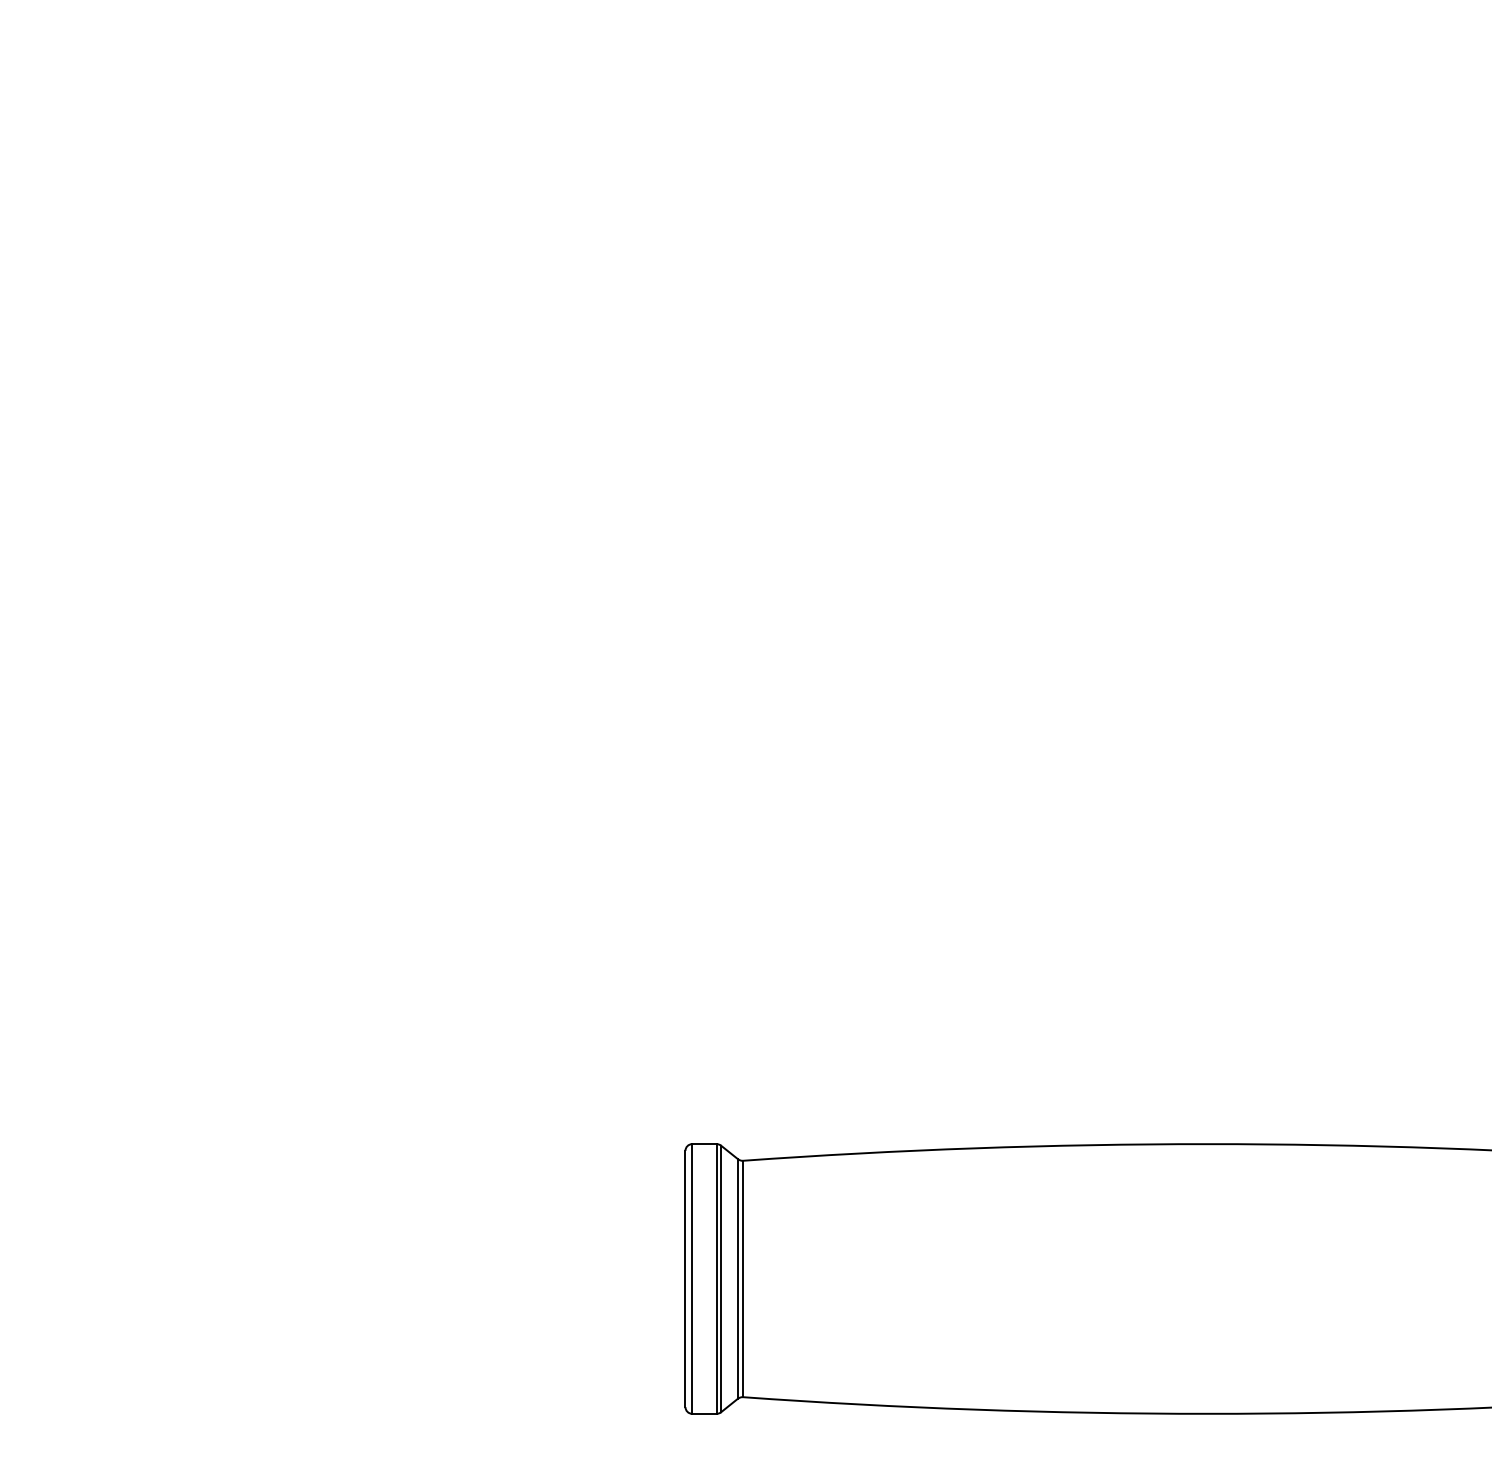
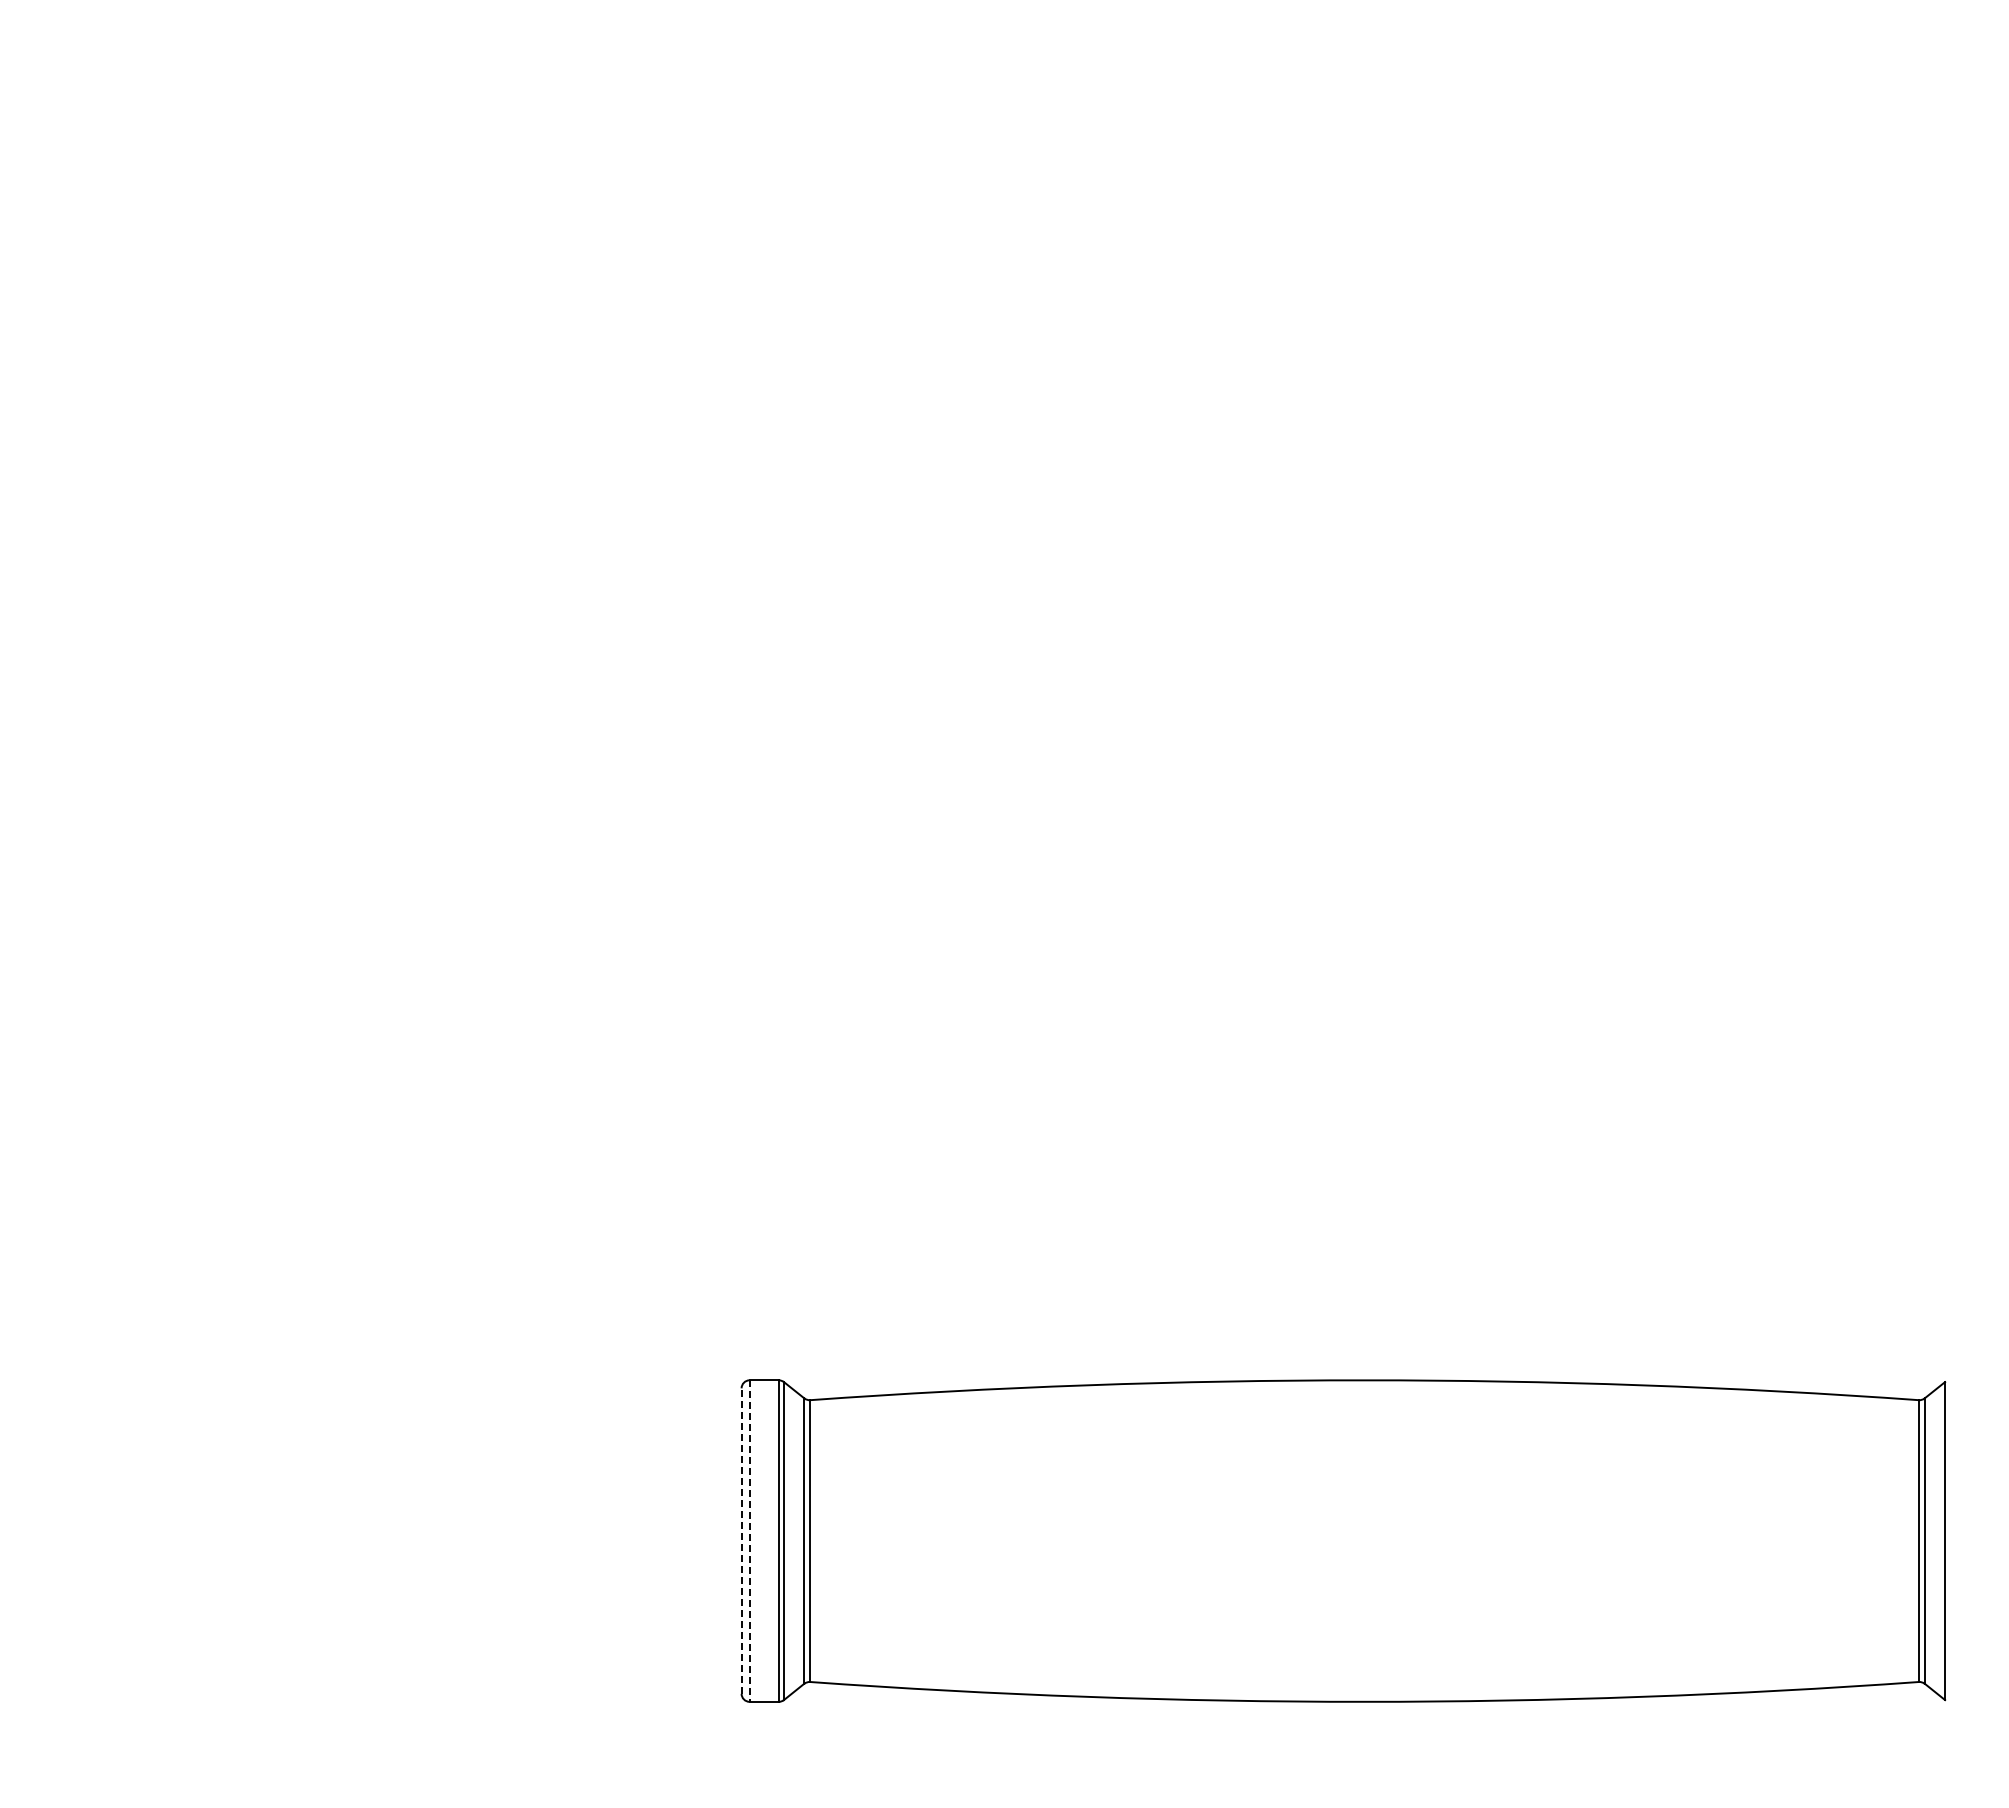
line: (685, 1279) -> (741, 1541), solid -> dashed
line: (692, 1279) -> (749, 1541), solid -> dashed

